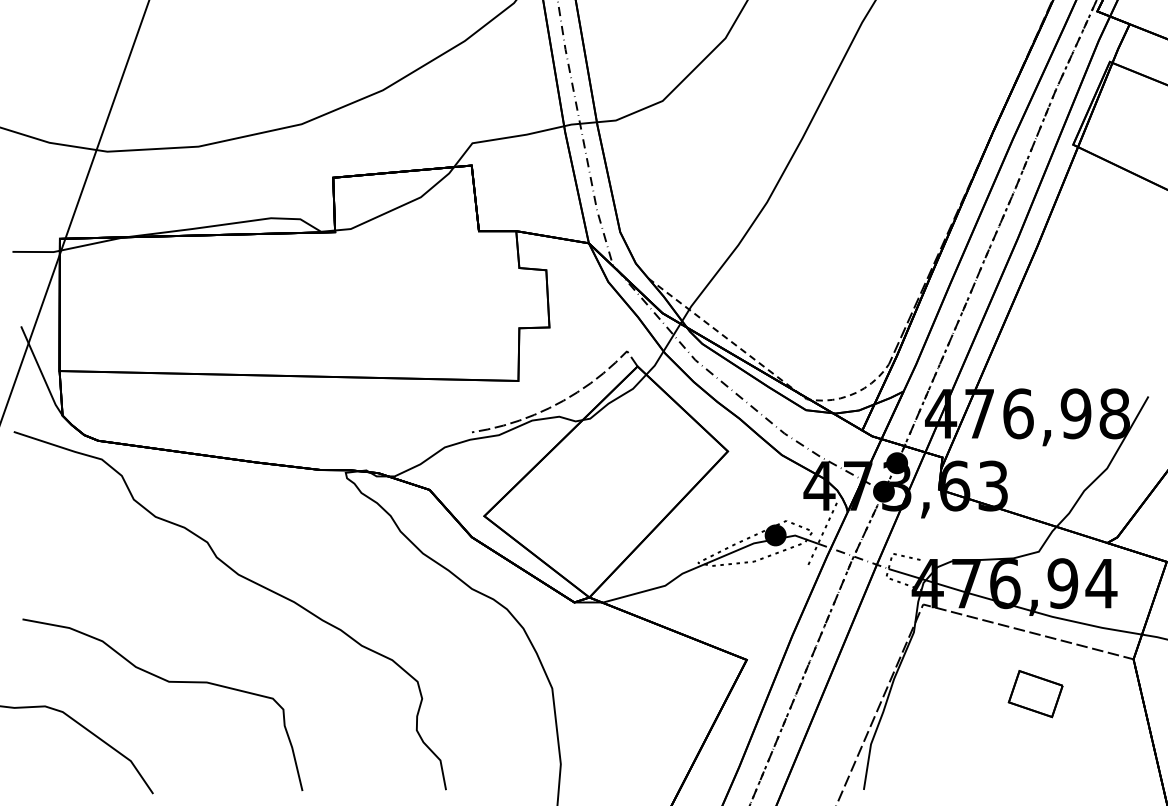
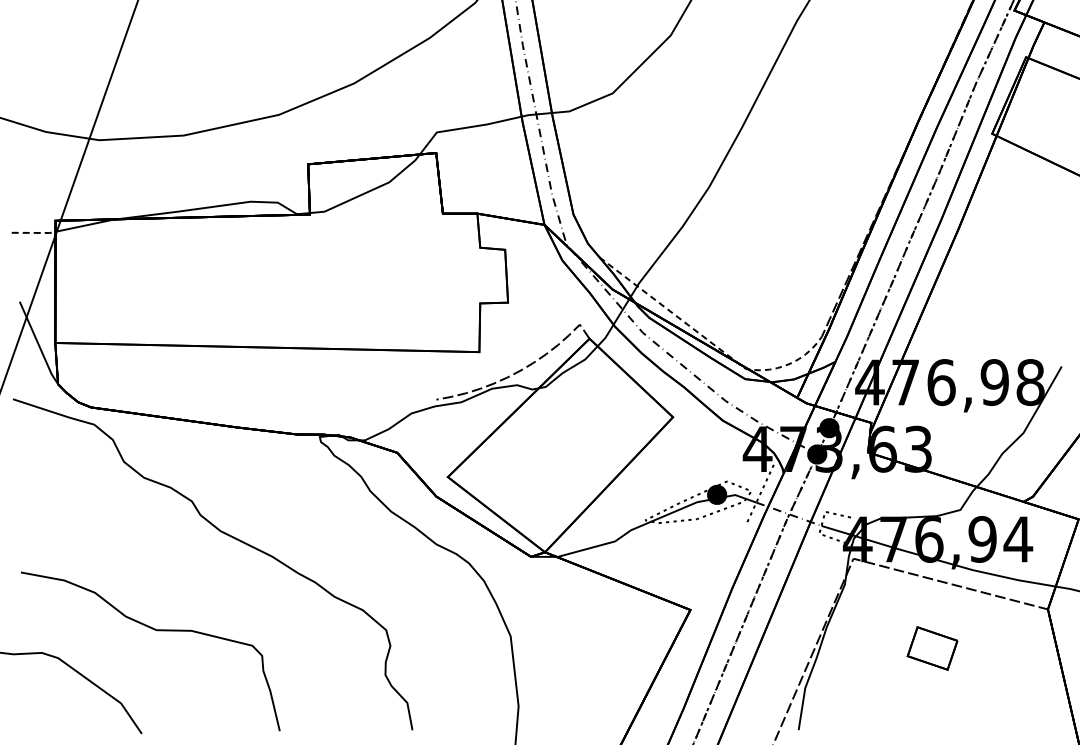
line: (37, 251) -> (34, 232), solid -> dashed
part: (1035, 694) -> (932, 648), moved

